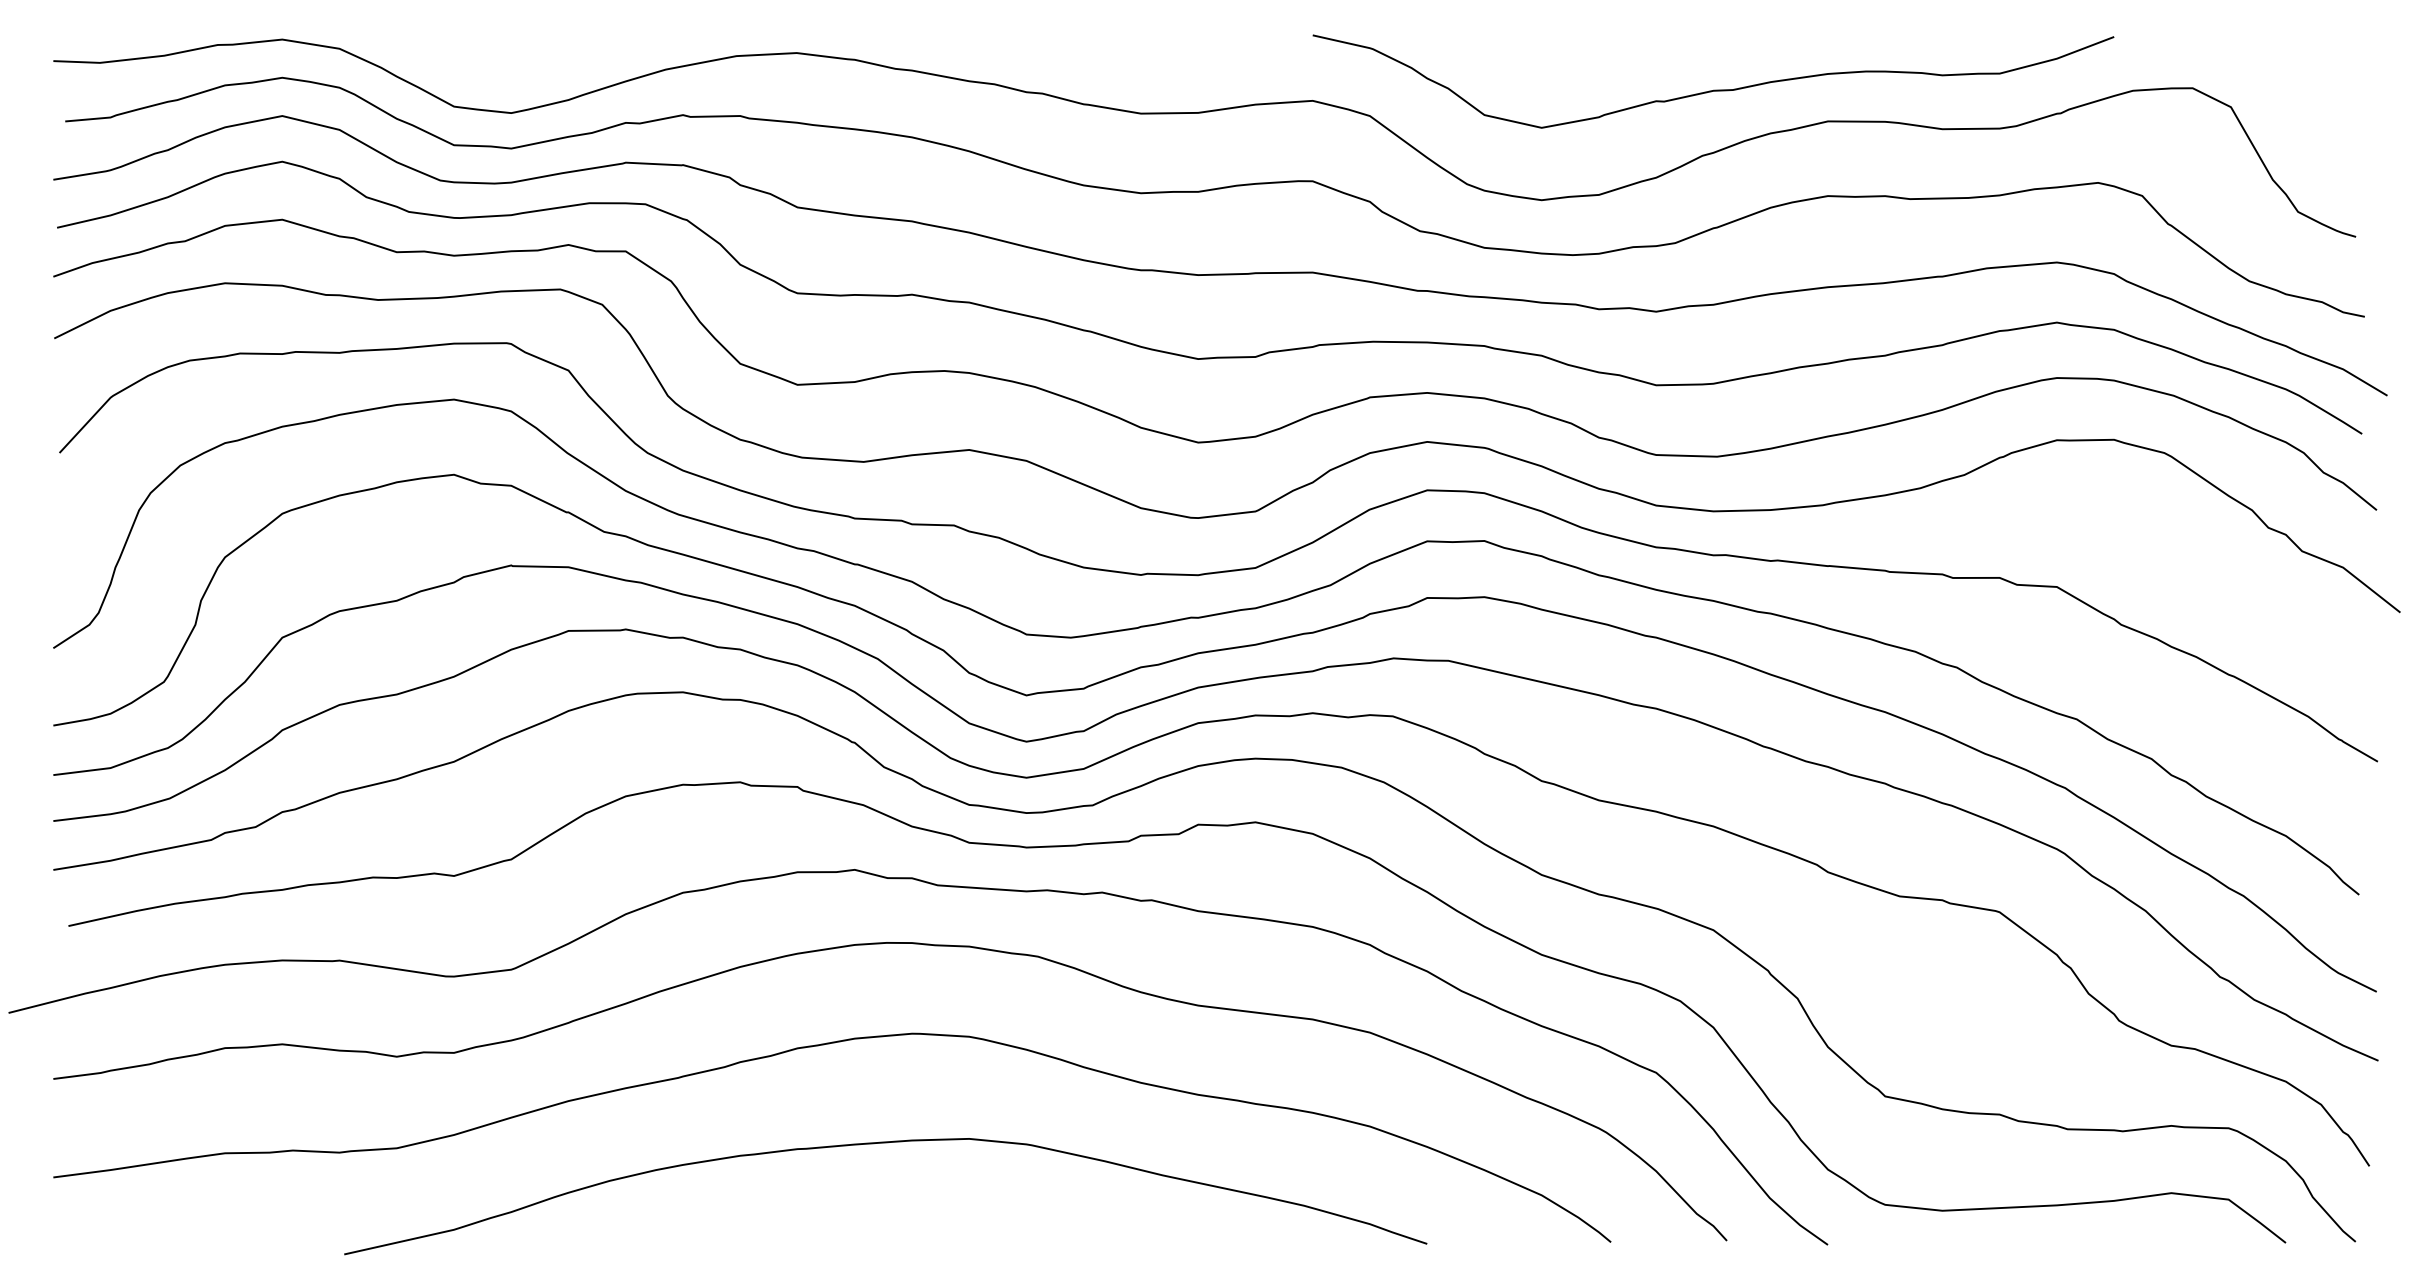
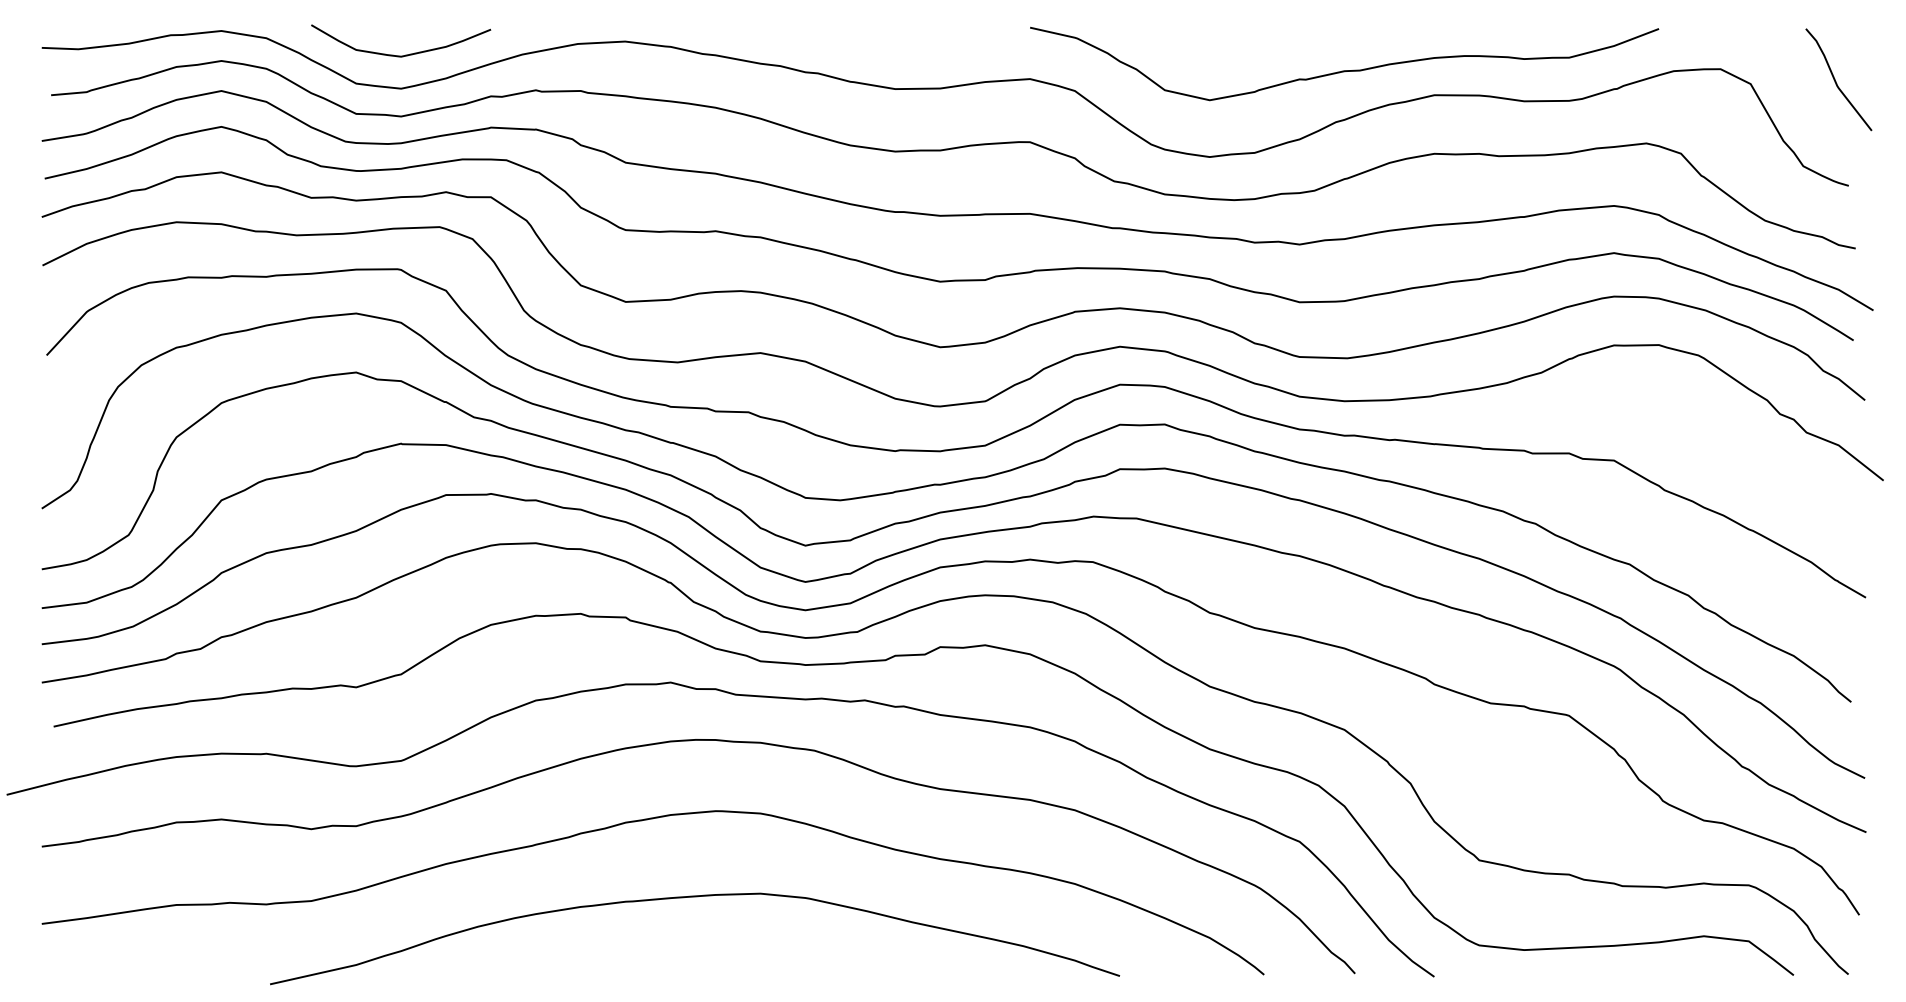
curve: (516, 69) -> (405, 54), added
curve: (2340, 103) -> (1836, 81), added

